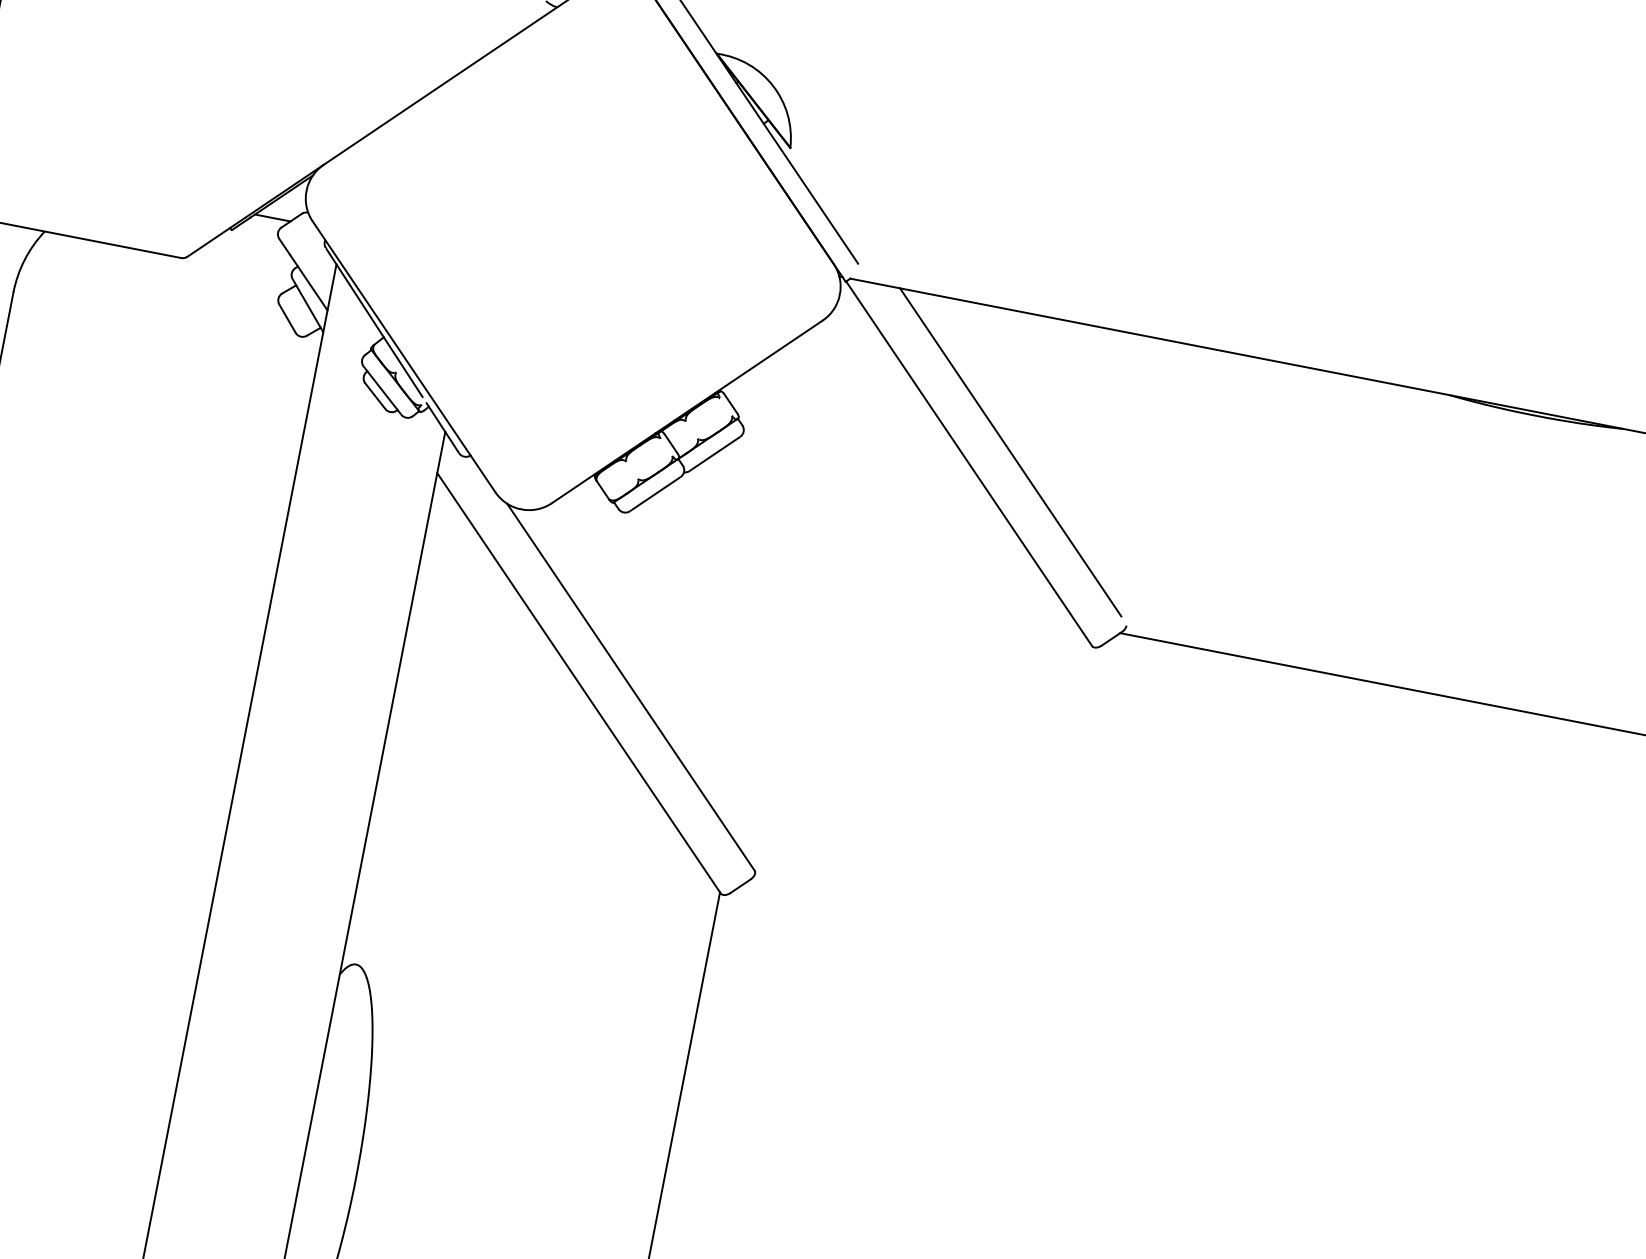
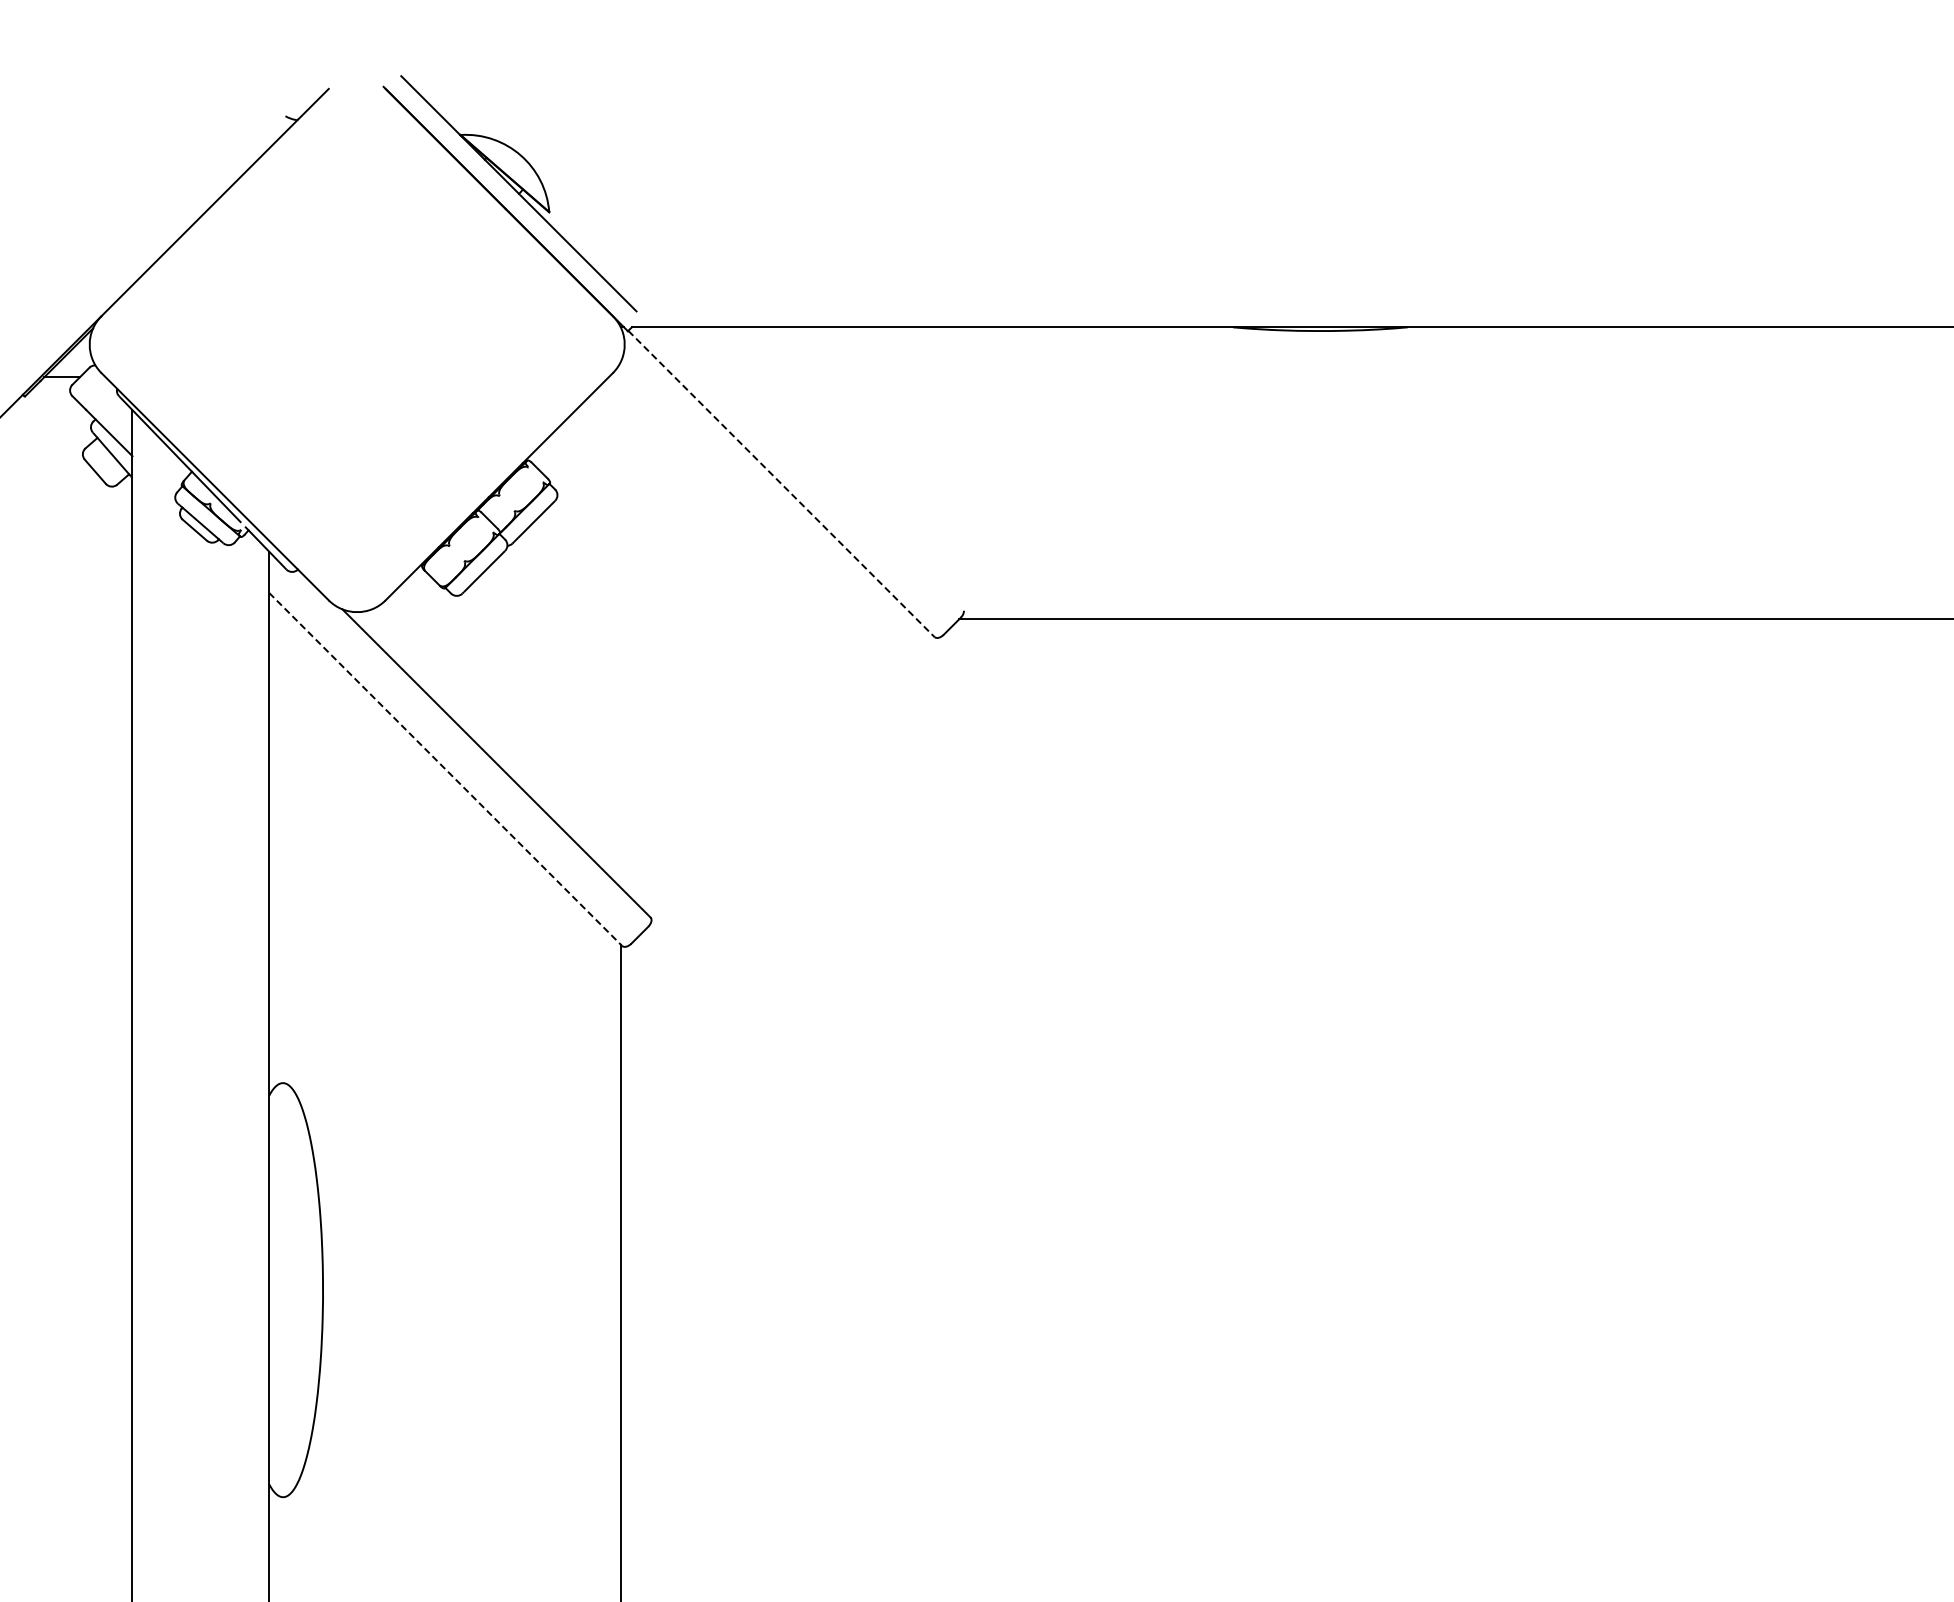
line: (1010, 451) -> (819, 464), removed
line: (969, 463) -> (781, 483), solid -> dashed
line: (578, 683) -> (445, 769), solid -> dashed

